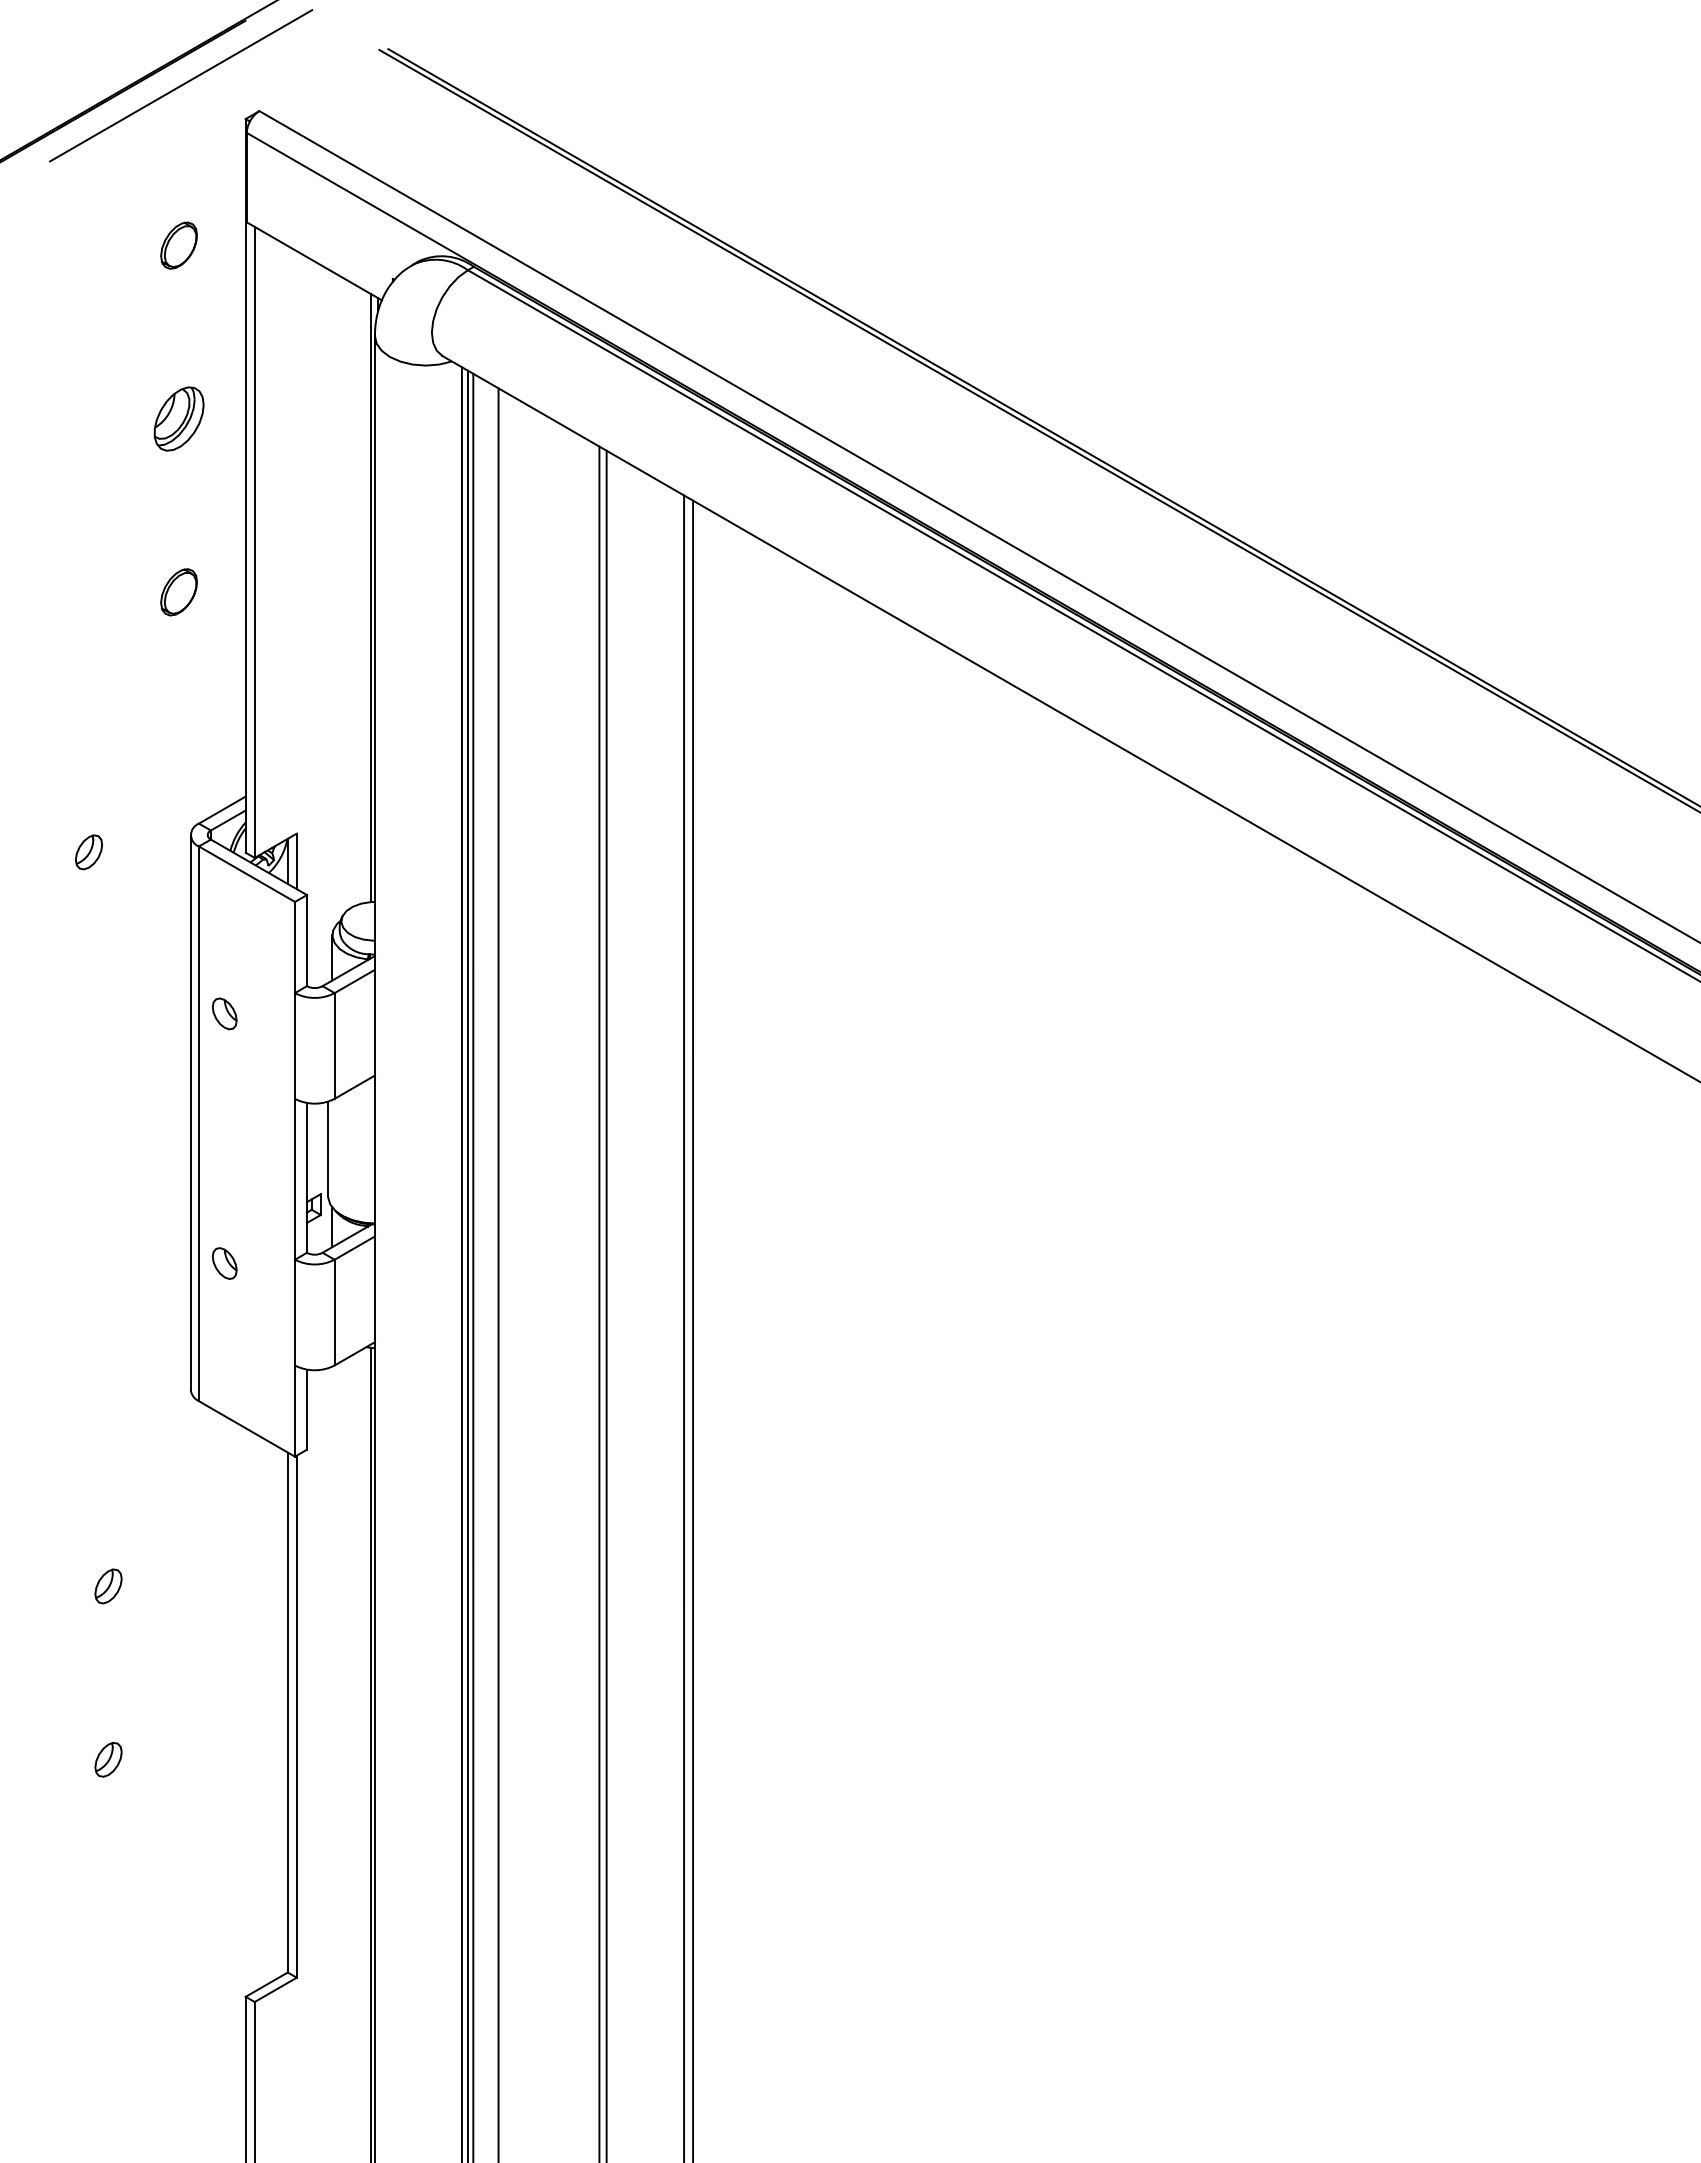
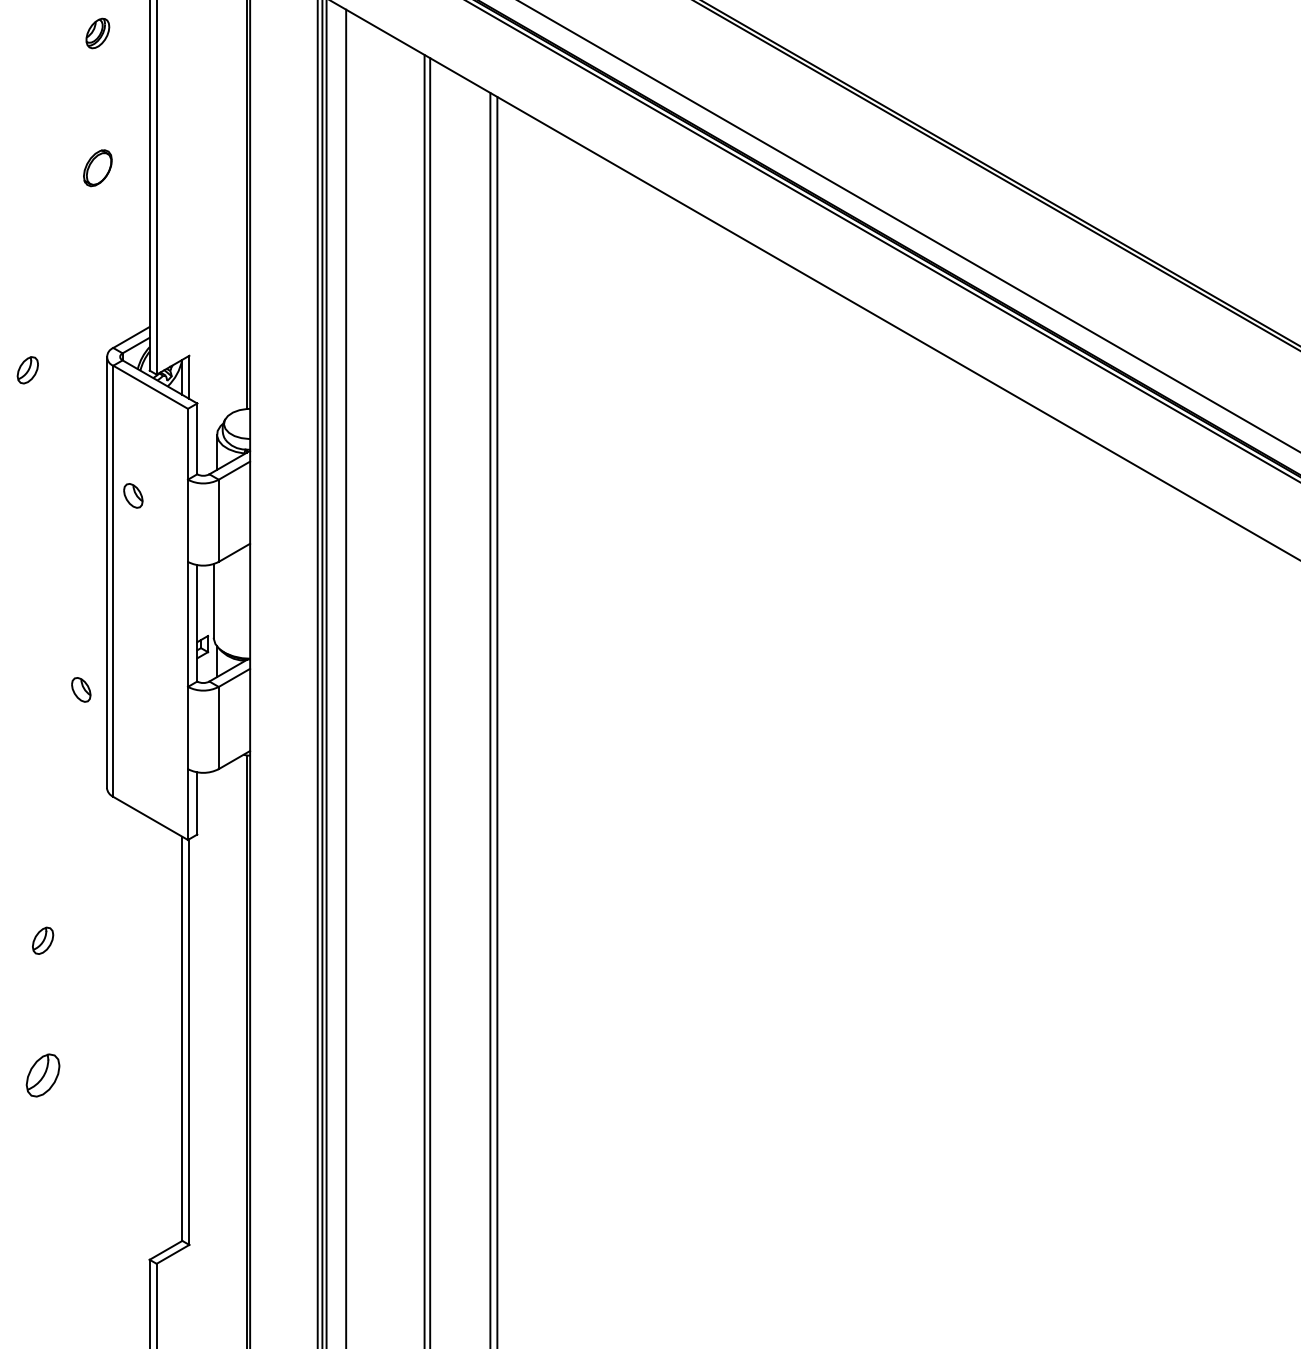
part: (178, 418) -> (97, 33), size x0.6
part: (224, 1263) -> (81, 689), moved
part: (108, 1759) -> (43, 1075), size x1.6

